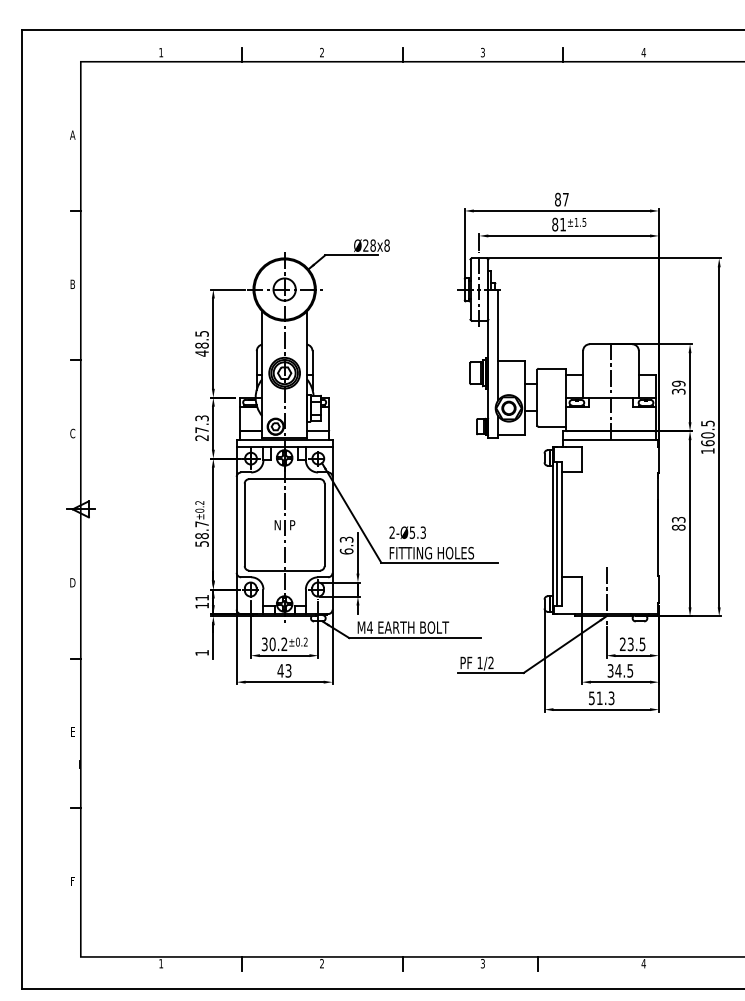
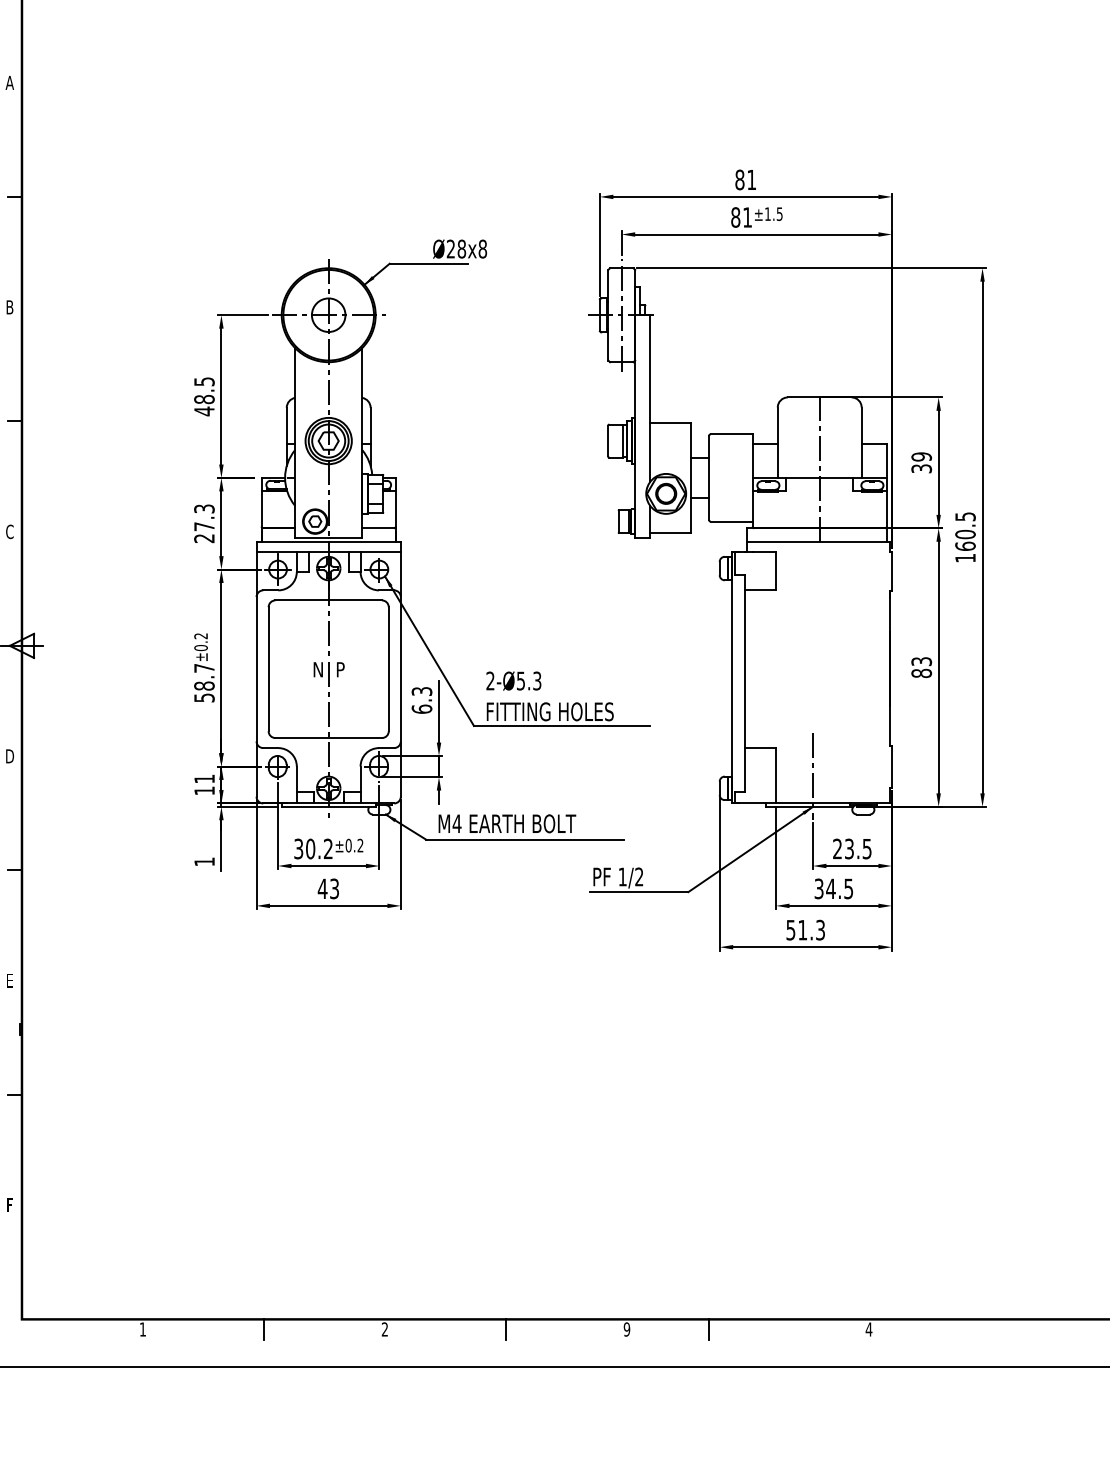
text: (565, 199) -> (751, 179), 87 -> 81
line: (557, 534) -> (739, 683), removed
text: (482, 963) -> (626, 1329), 3 -> 9

